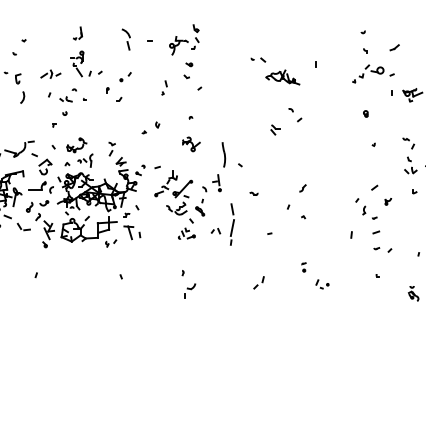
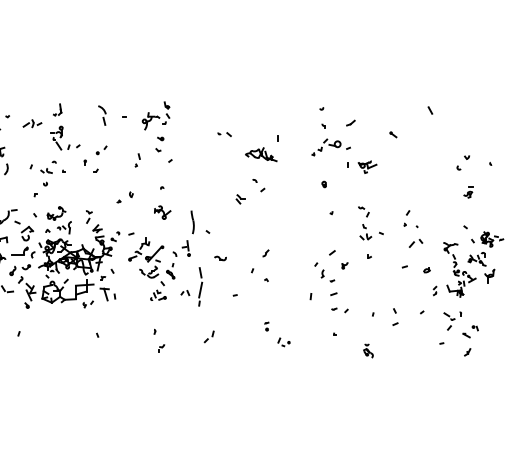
part: (50, 74) -> (32, 123), moved
part: (283, 77) -> (261, 154), moved
part: (253, 193) -> (220, 258), size x1.6
part: (258, 282) -> (208, 336), moved
part: (190, 291) -> (161, 348), size x0.6

